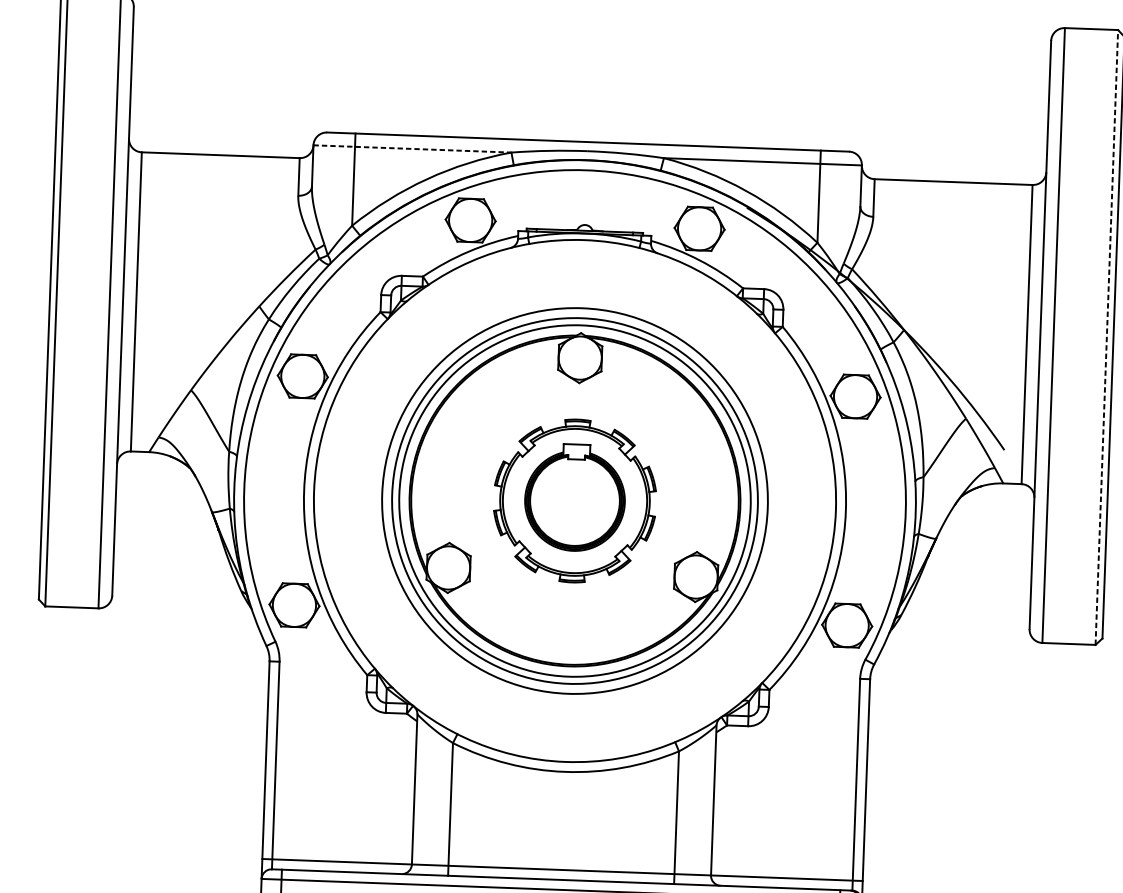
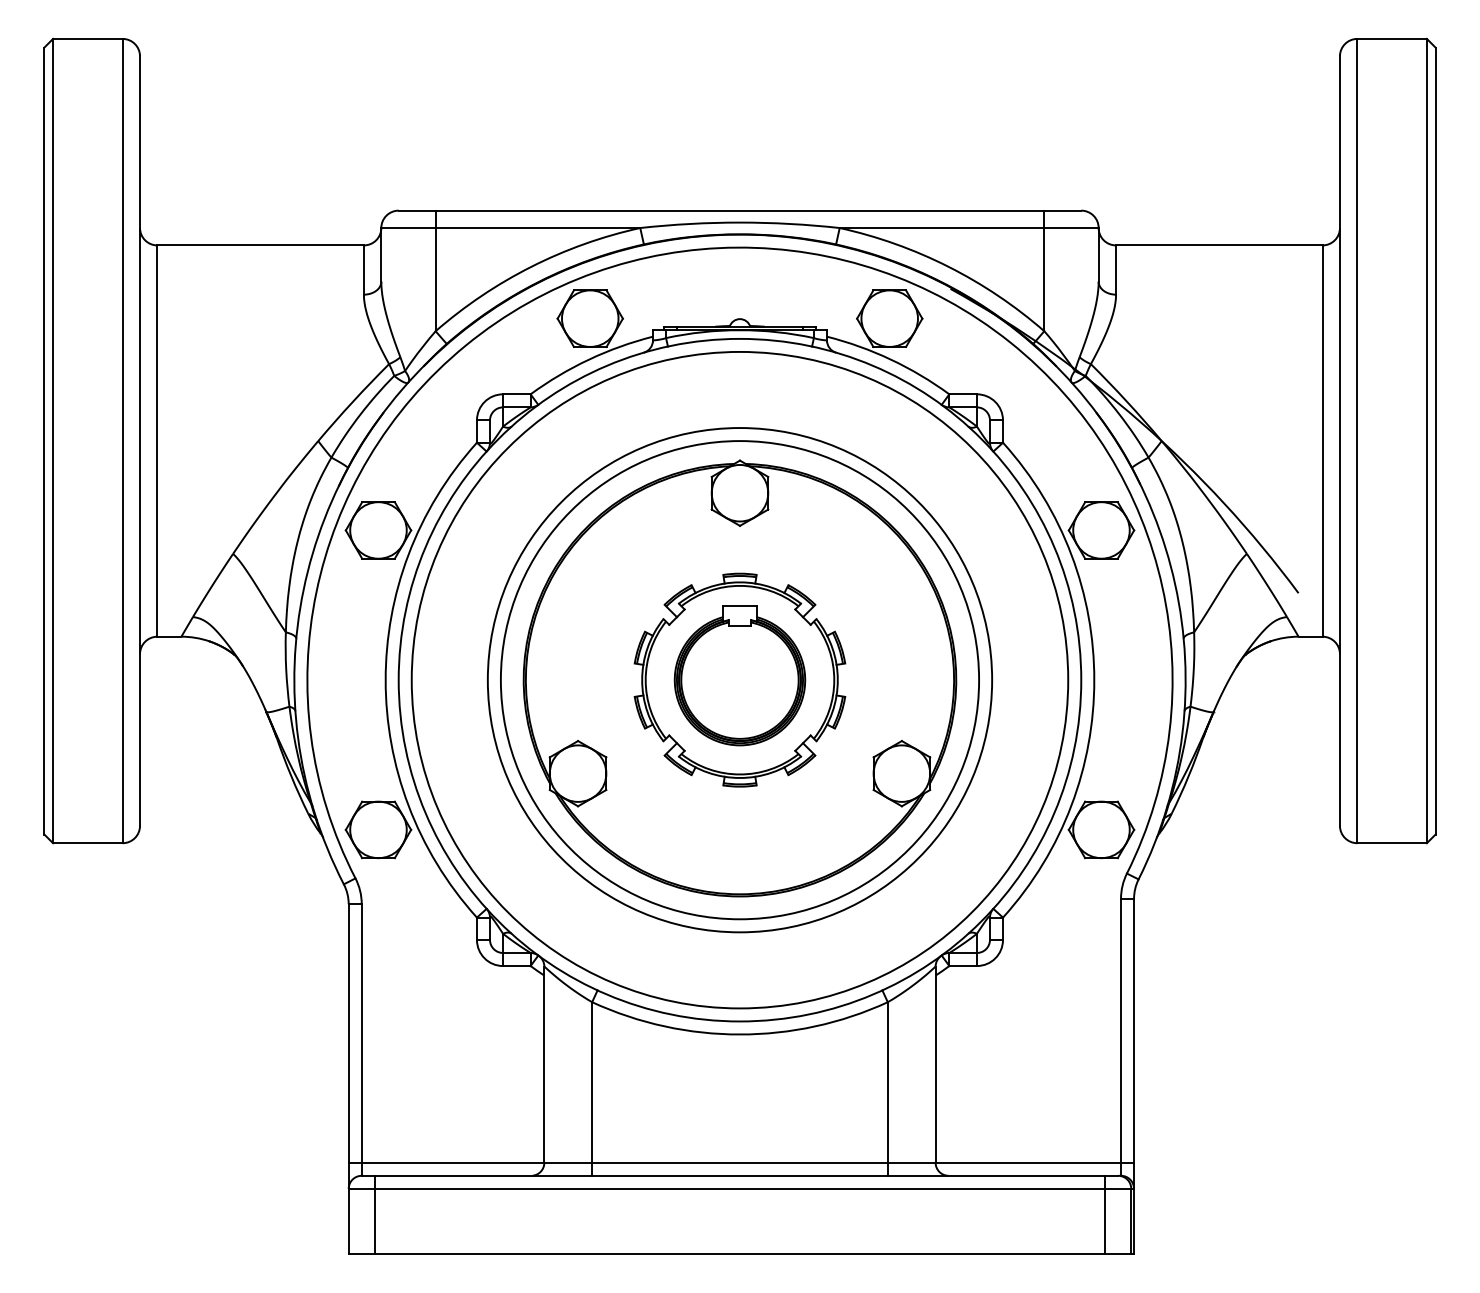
line: (412, 149) -> (511, 228), dashed -> solid
line: (1106, 337) -> (1426, 440), dashed -> solid
circle: (574, 500) -> (739, 679), size x1.43

